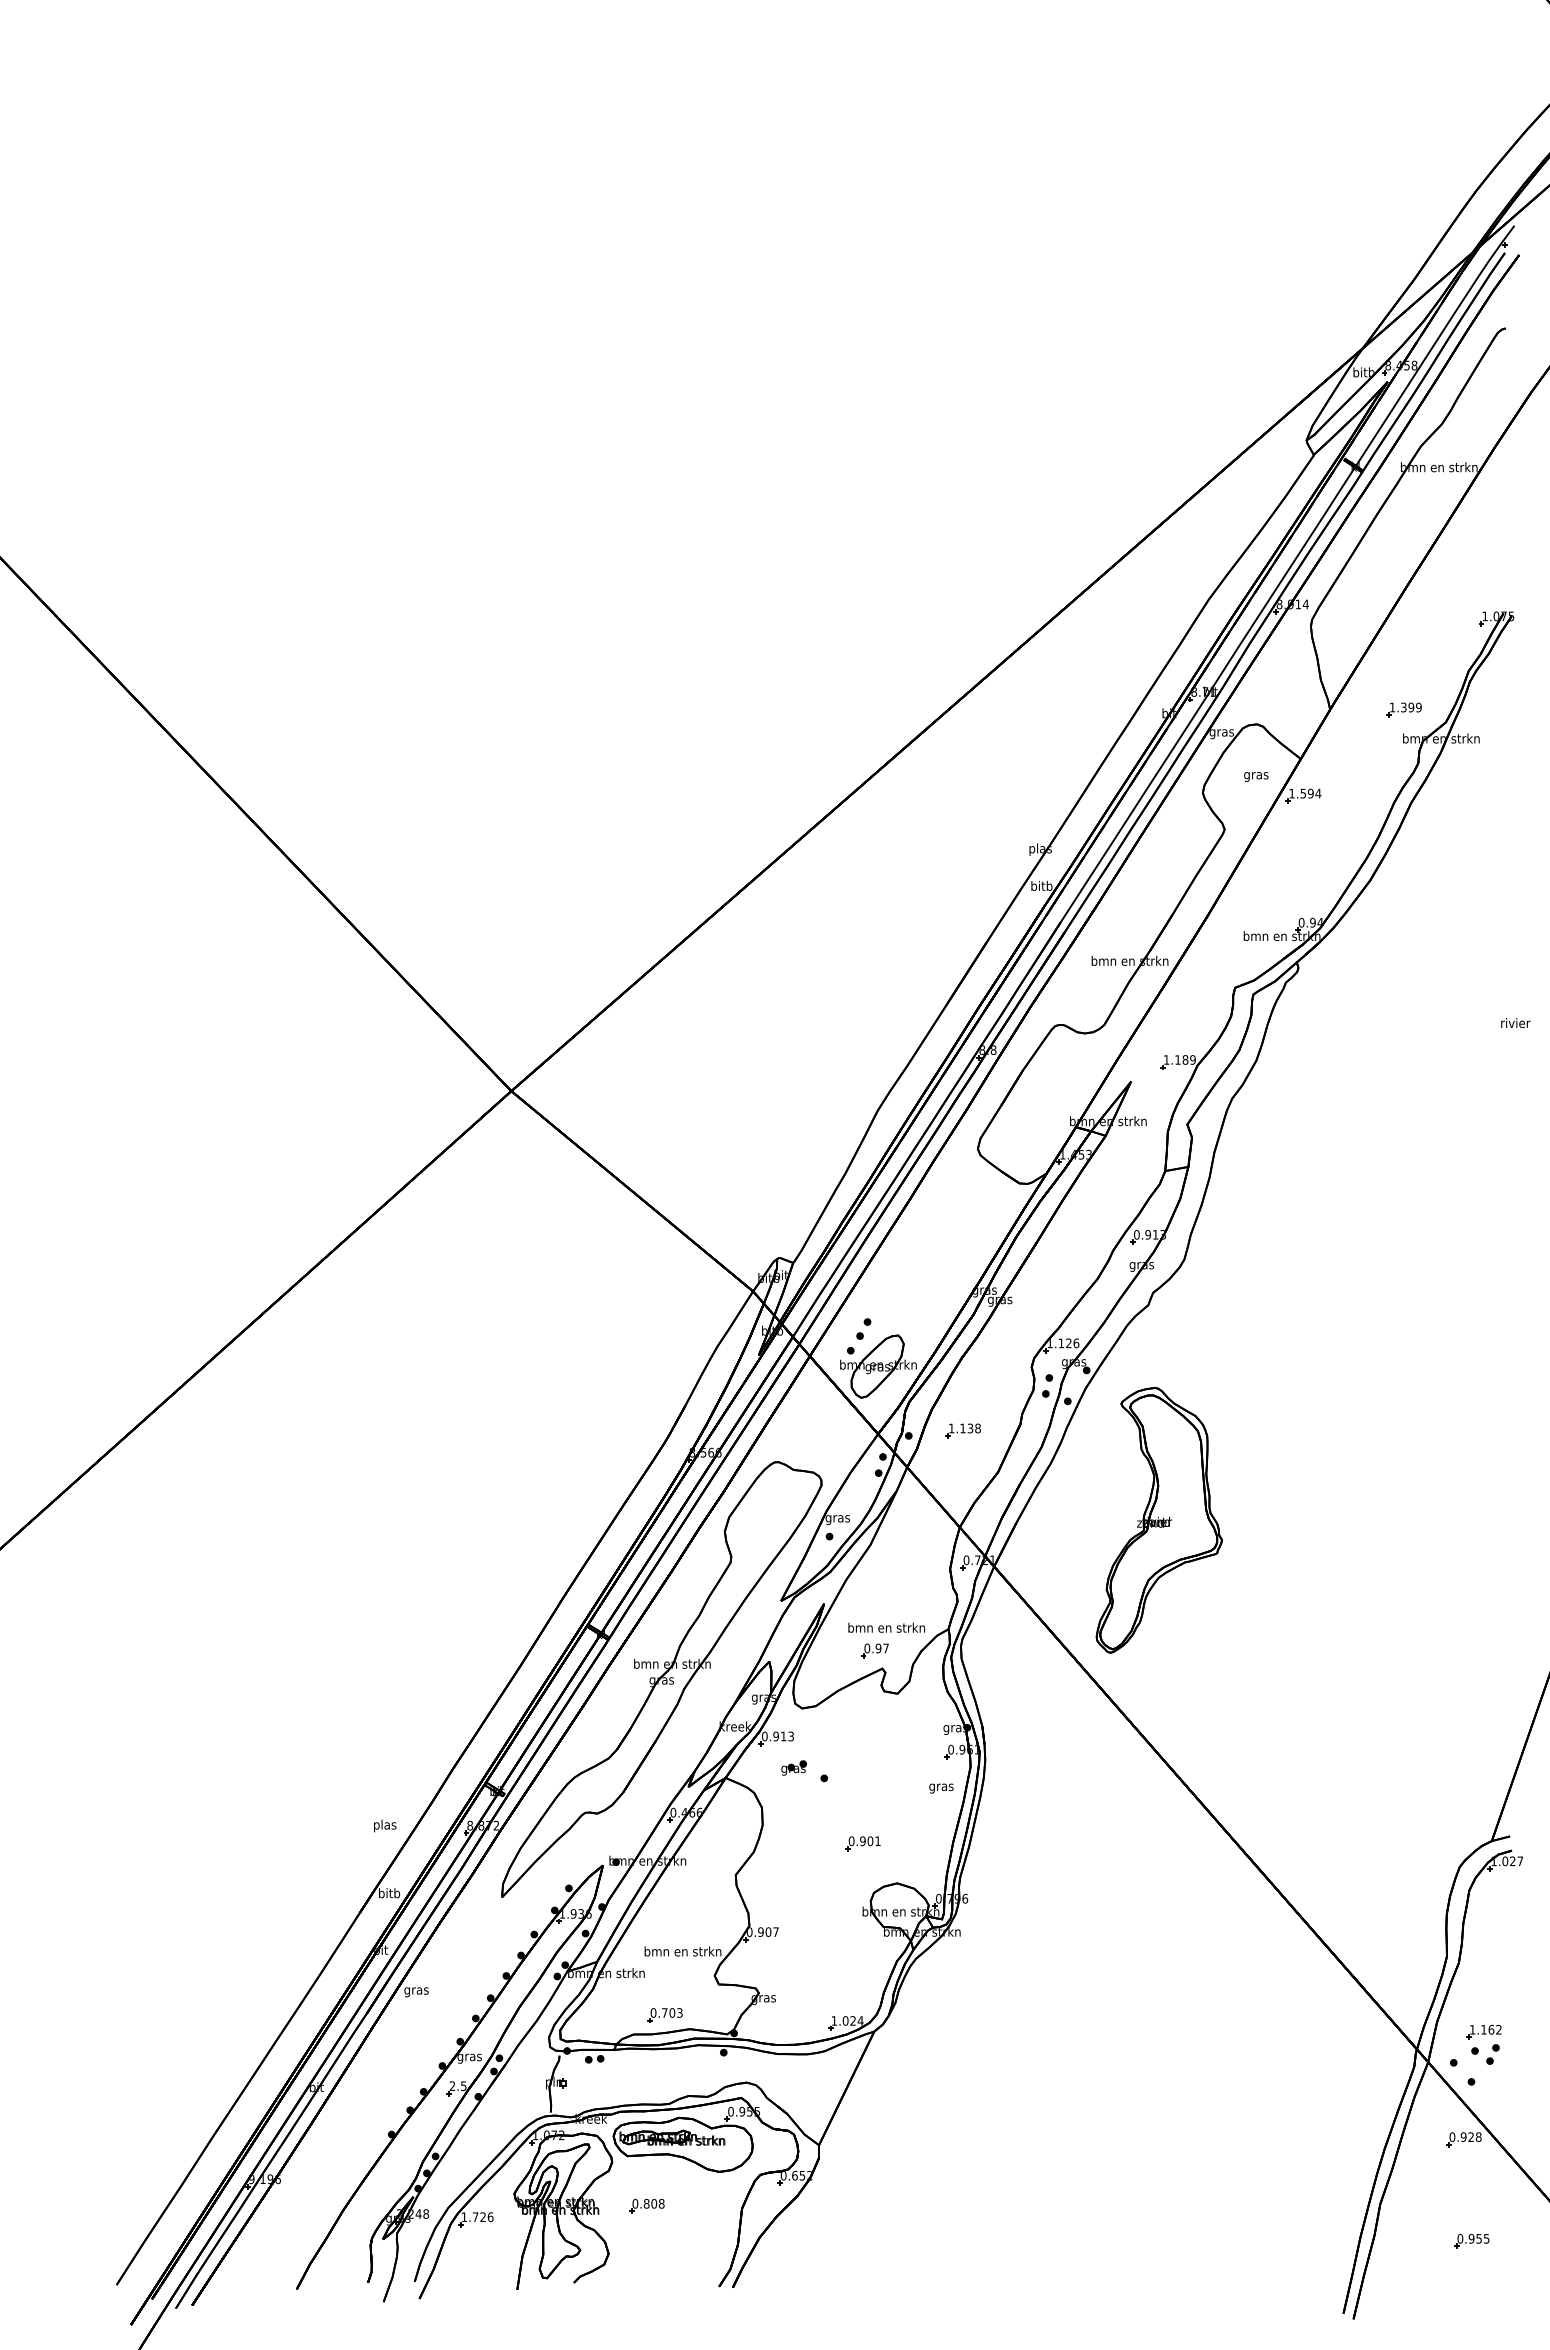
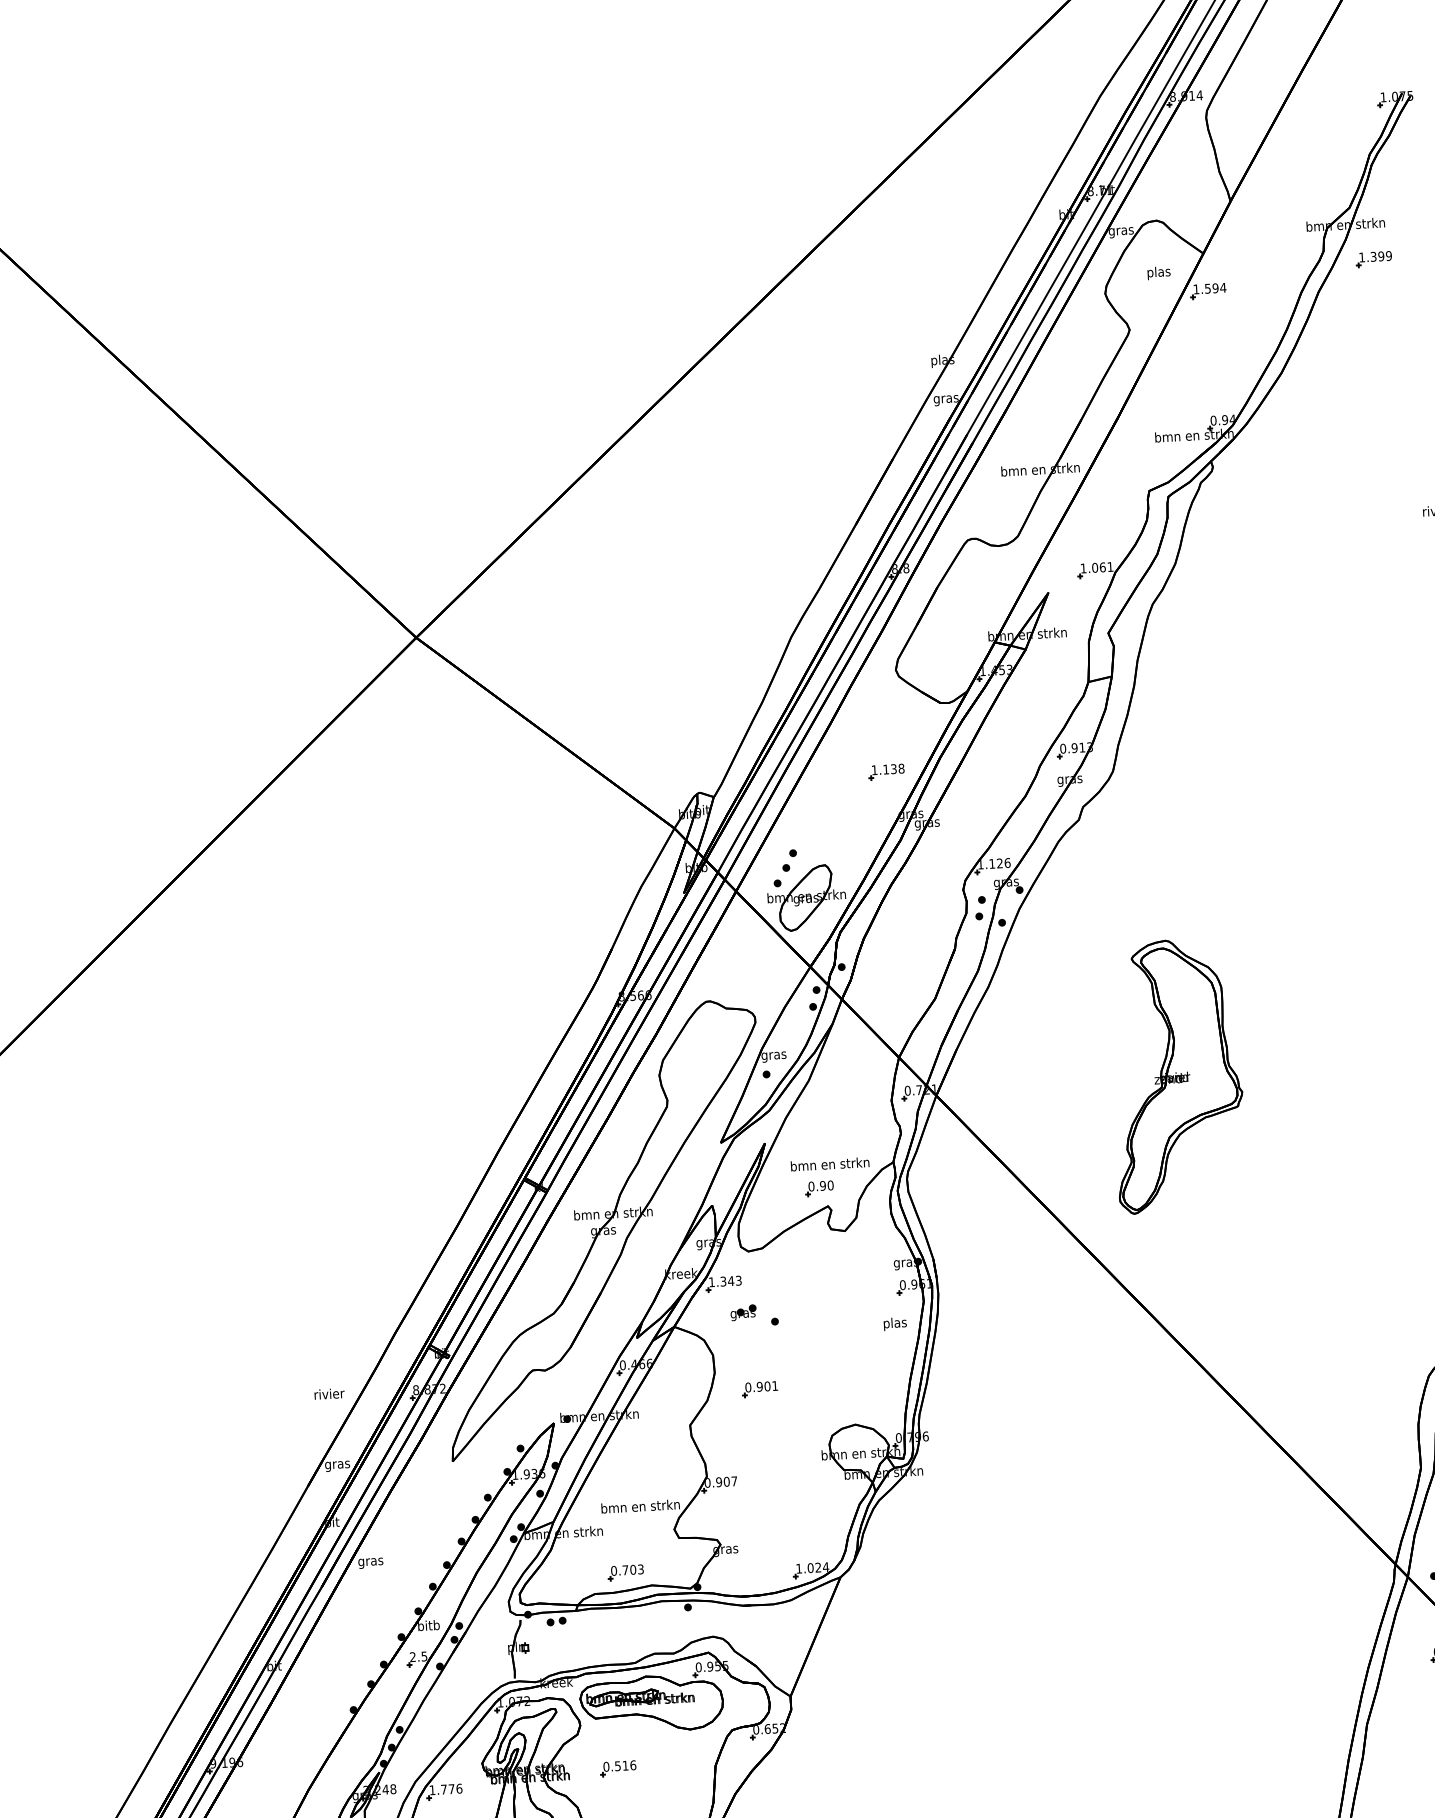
part: (1403, 709) -> (1373, 258), moved
text: (1256, 775) -> (1159, 272), gras -> plas
text: (1041, 887) -> (945, 399), bitb -> gras
text: (1185, 1059) -> (1102, 566), 1.189 -> 1.061
part: (962, 1430) -> (885, 771), moved
part: (1158, 1520) -> (1176, 1076), moved
text: (885, 1648) -> (830, 1185), 0.97 -> 0.90
text: (774, 1736) -> (721, 1281), 0.913 -> 1.343
text: (941, 1787) -> (895, 1324), gras -> plas
text: (385, 1825) -> (329, 1394), plas -> rivier
part: (862, 1843) -> (759, 1389), moved
text: (389, 1894) -> (337, 1465), bitb -> gras
text: (469, 2057) -> (428, 1626), gras -> bitb
text: (653, 2203) -> (624, 1765), 0.808 -> 0.516
text: (482, 2216) -> (451, 1788), 1.726 -> 1.776

